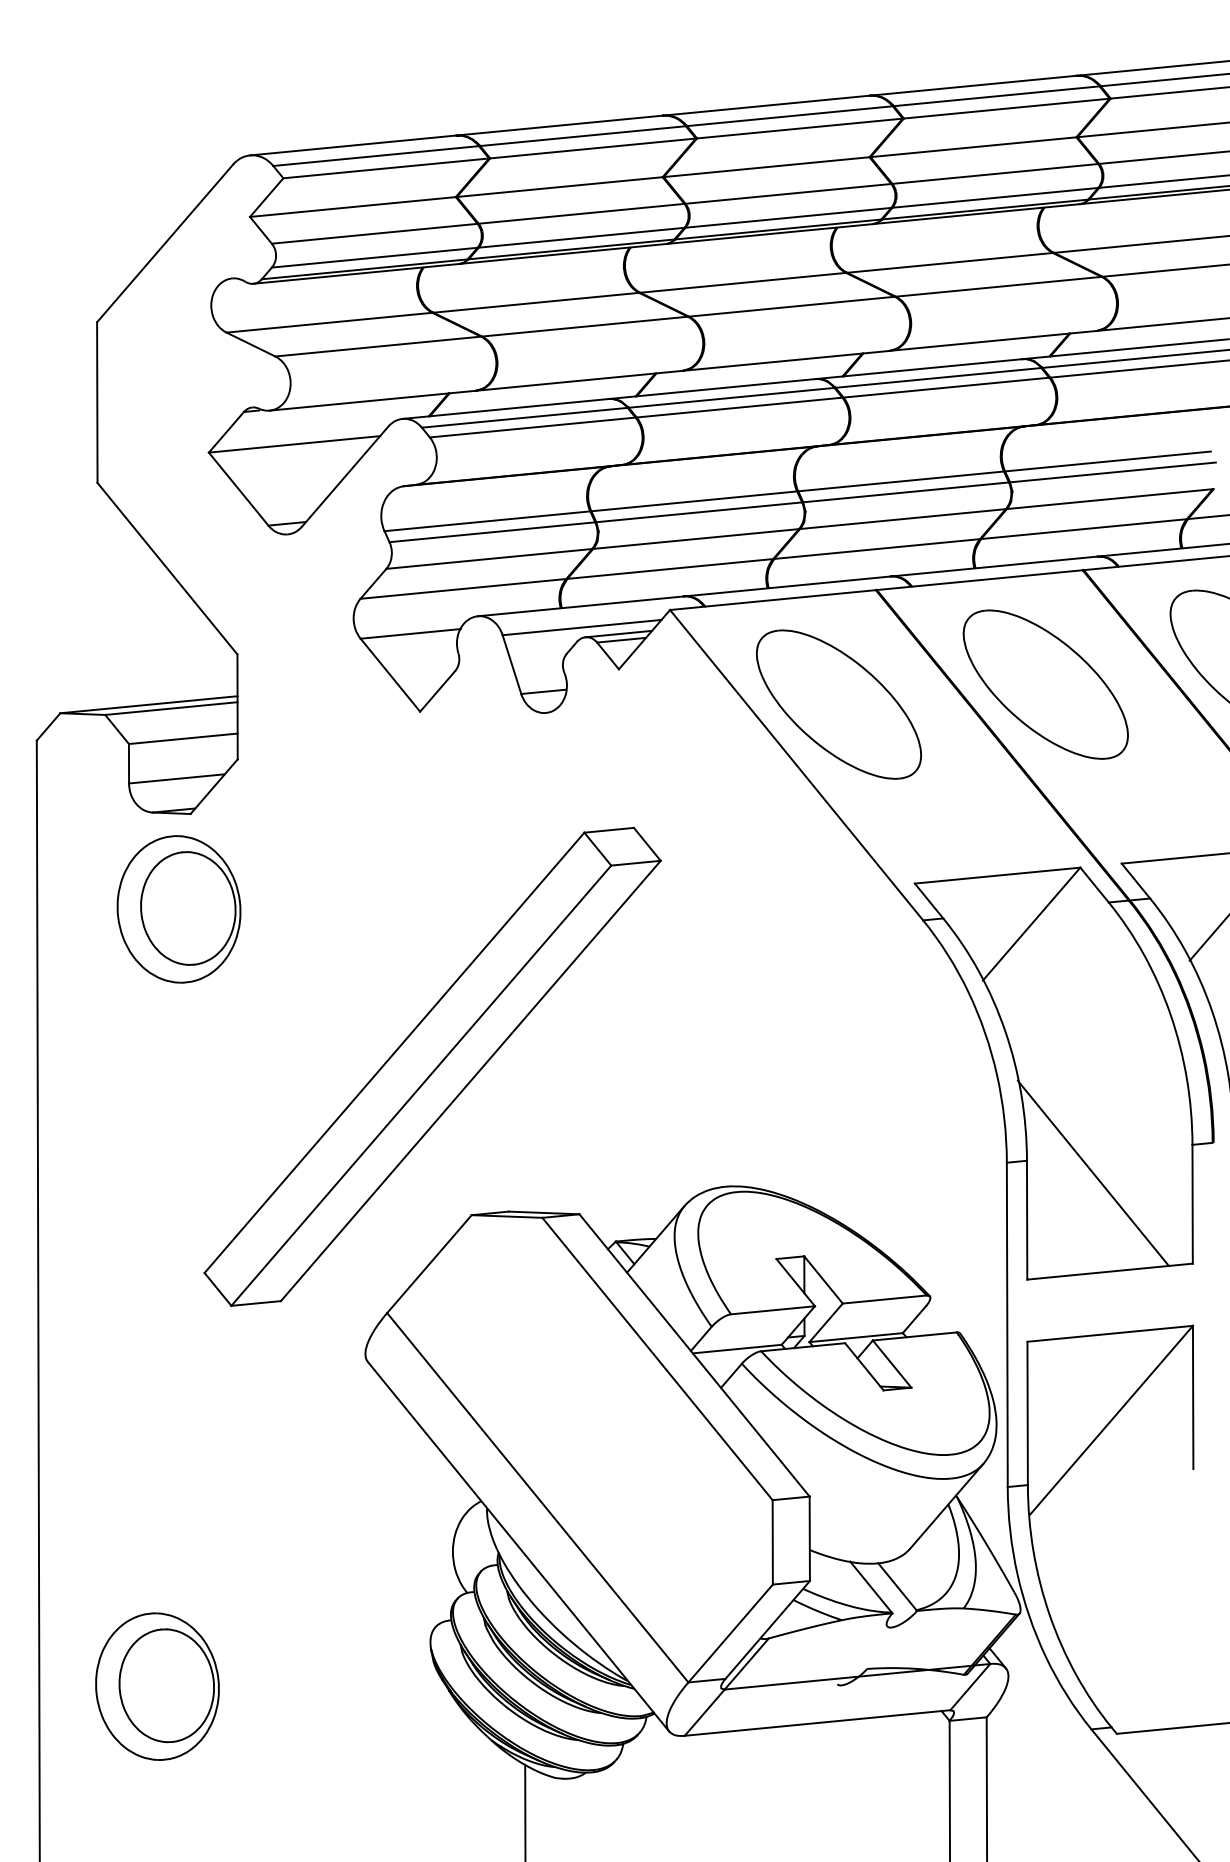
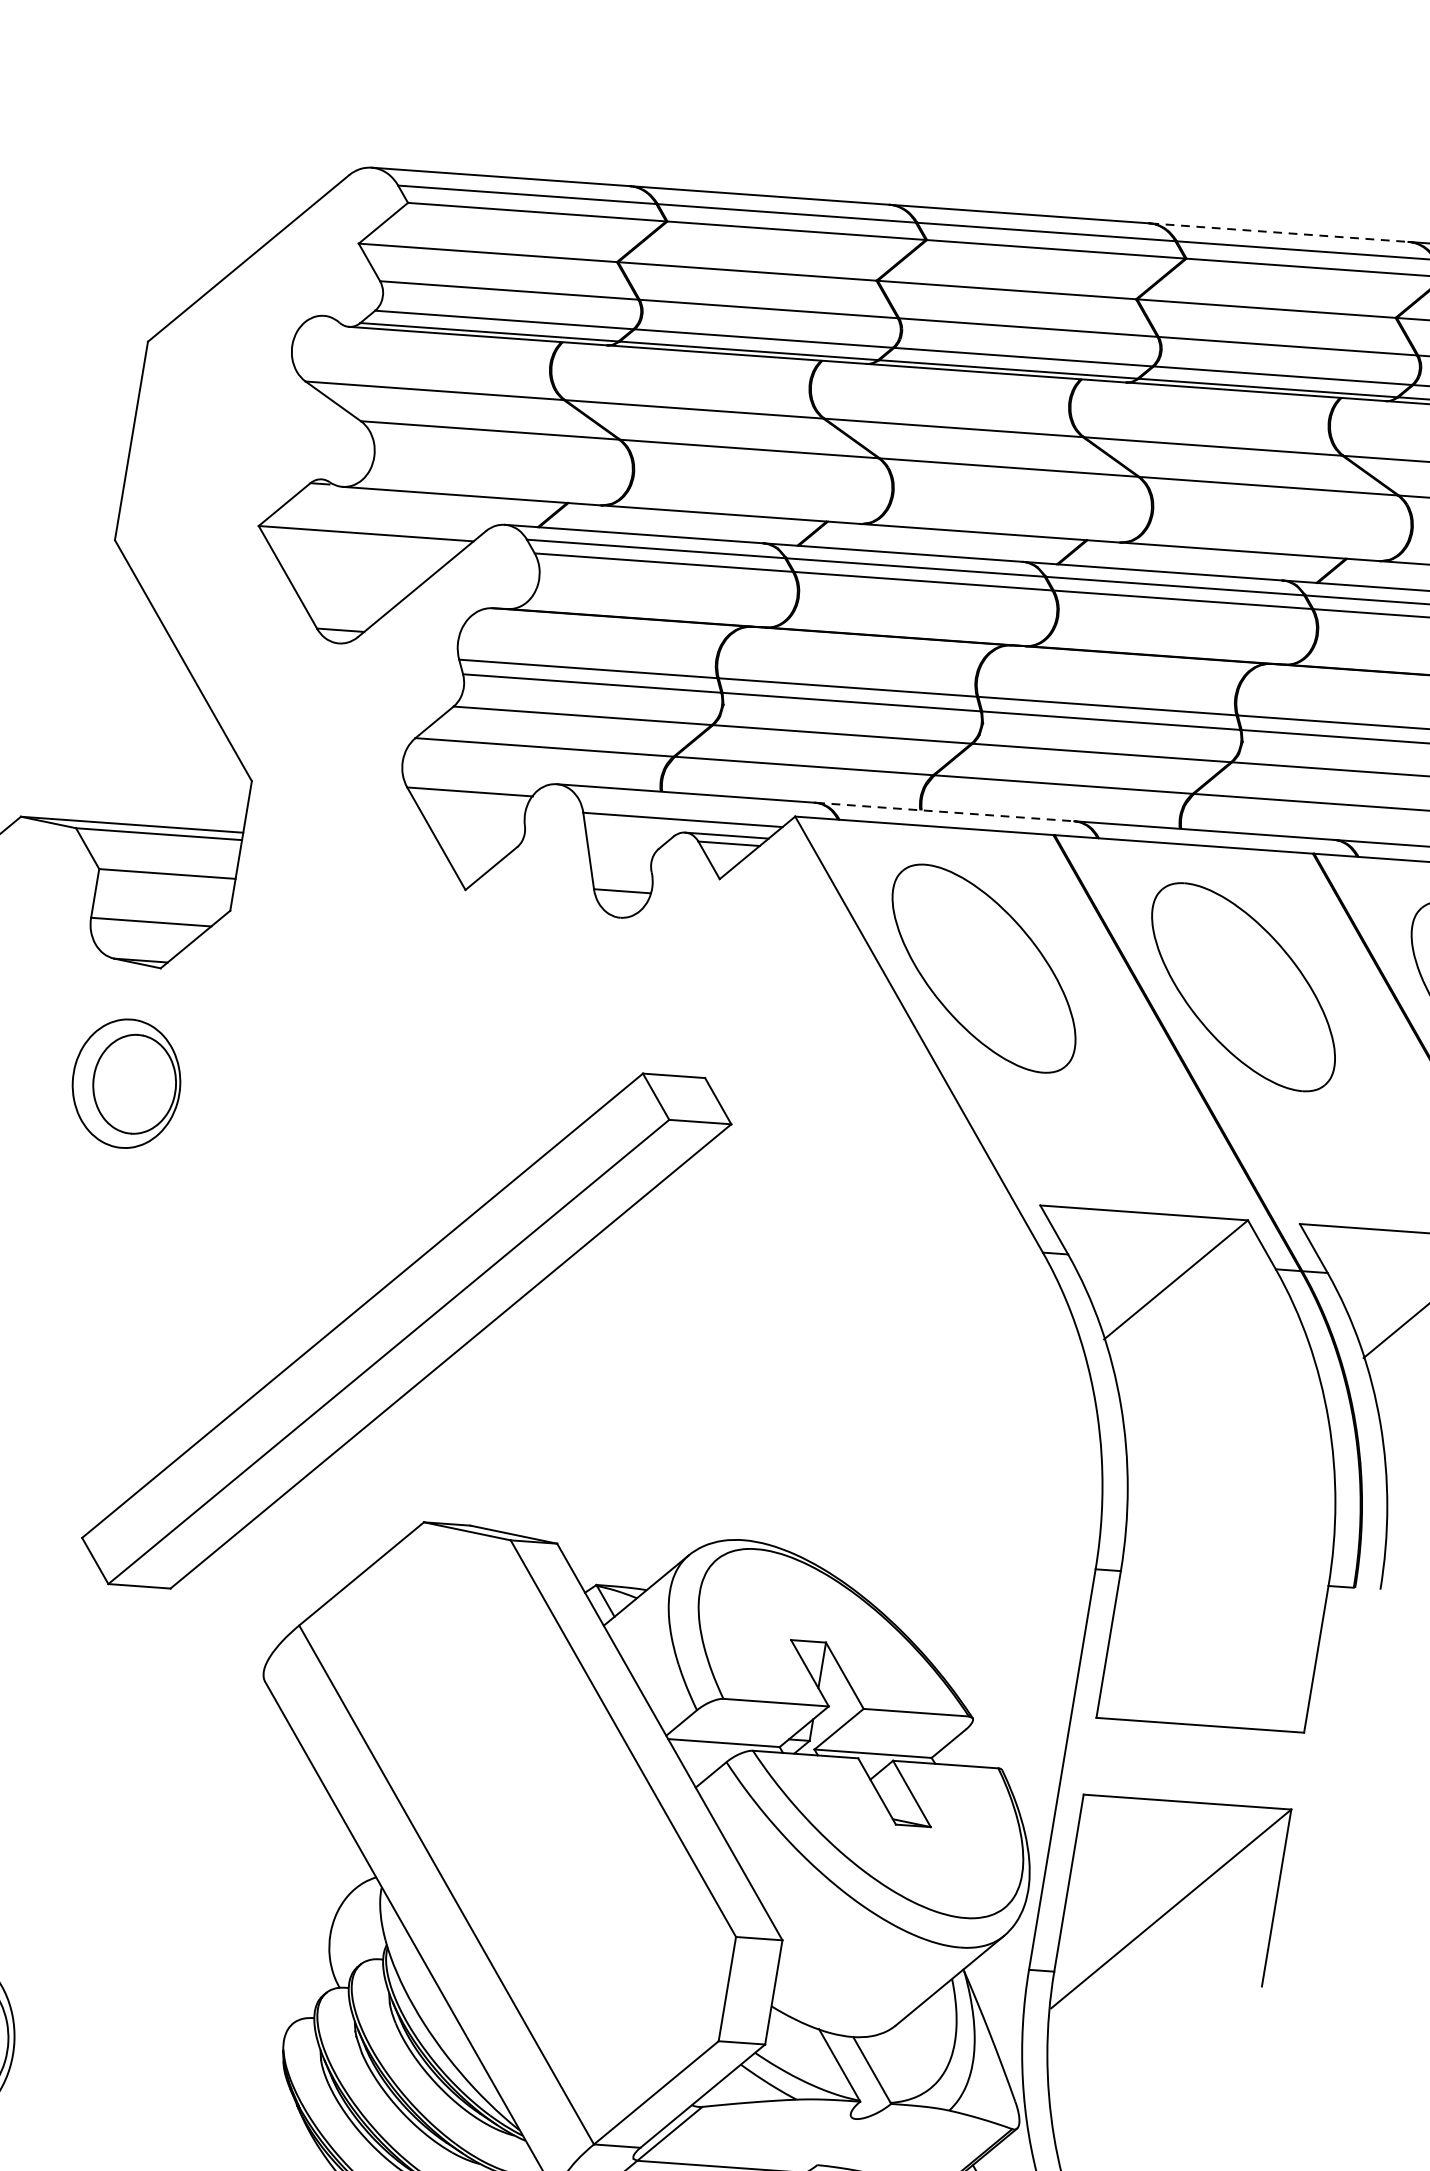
line: (973, 85) -> (1279, 232), solid -> dashed
line: (788, 586) -> (946, 812), solid -> dashed
part: (178, 909) -> (125, 1083), size x0.7
line: (1092, 1172) -> (1199, 1599), removed

